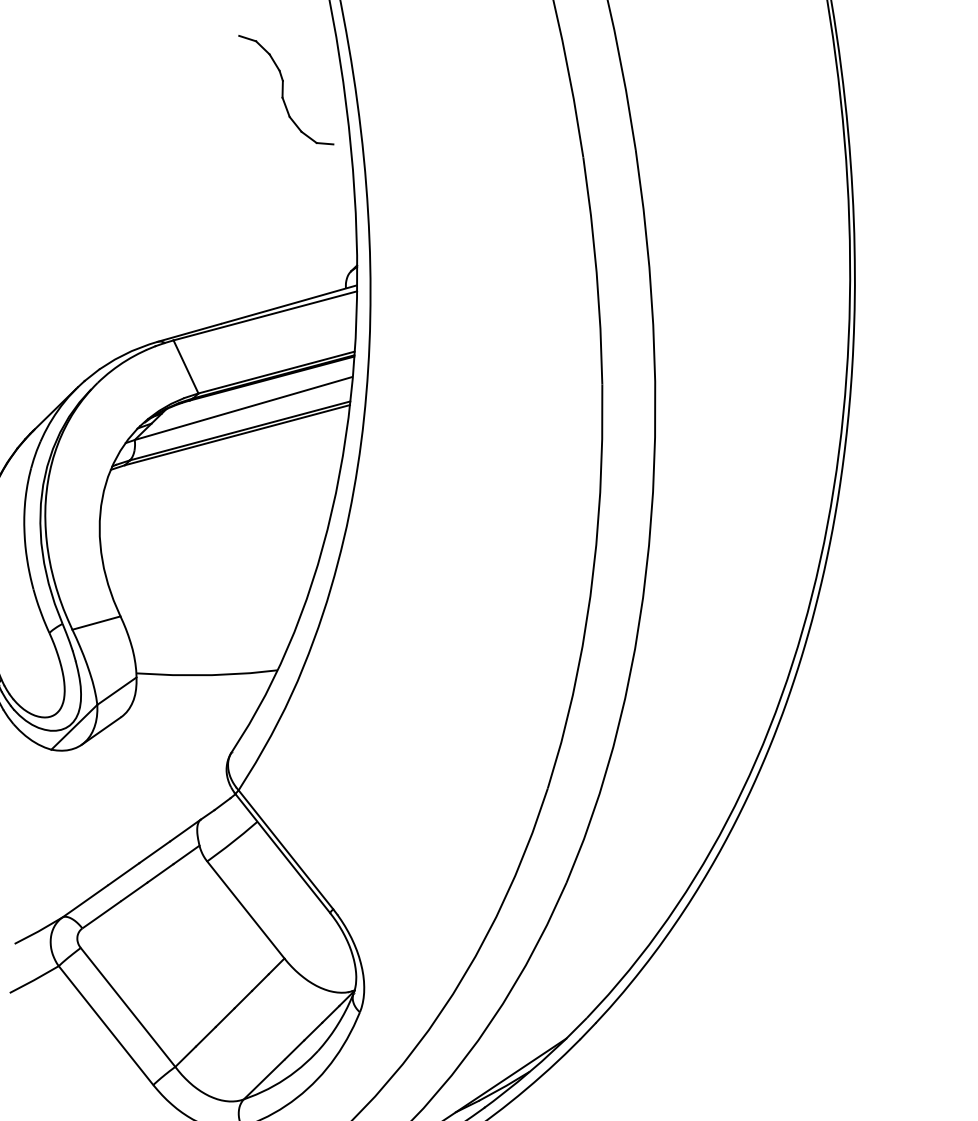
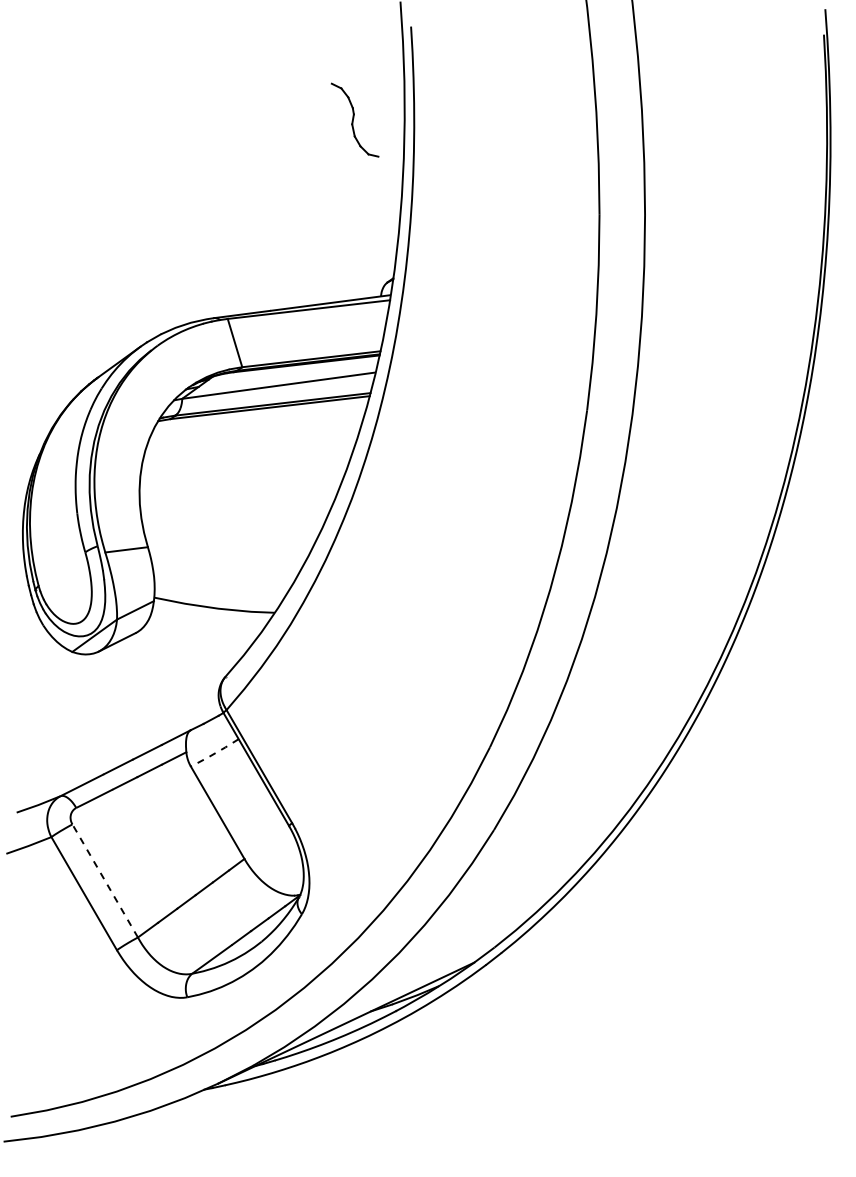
part: (285, 90) -> (354, 120), size x0.7
line: (233, 842) -> (215, 753), solid -> dashed
line: (127, 1007) -> (104, 880), solid -> dashed

